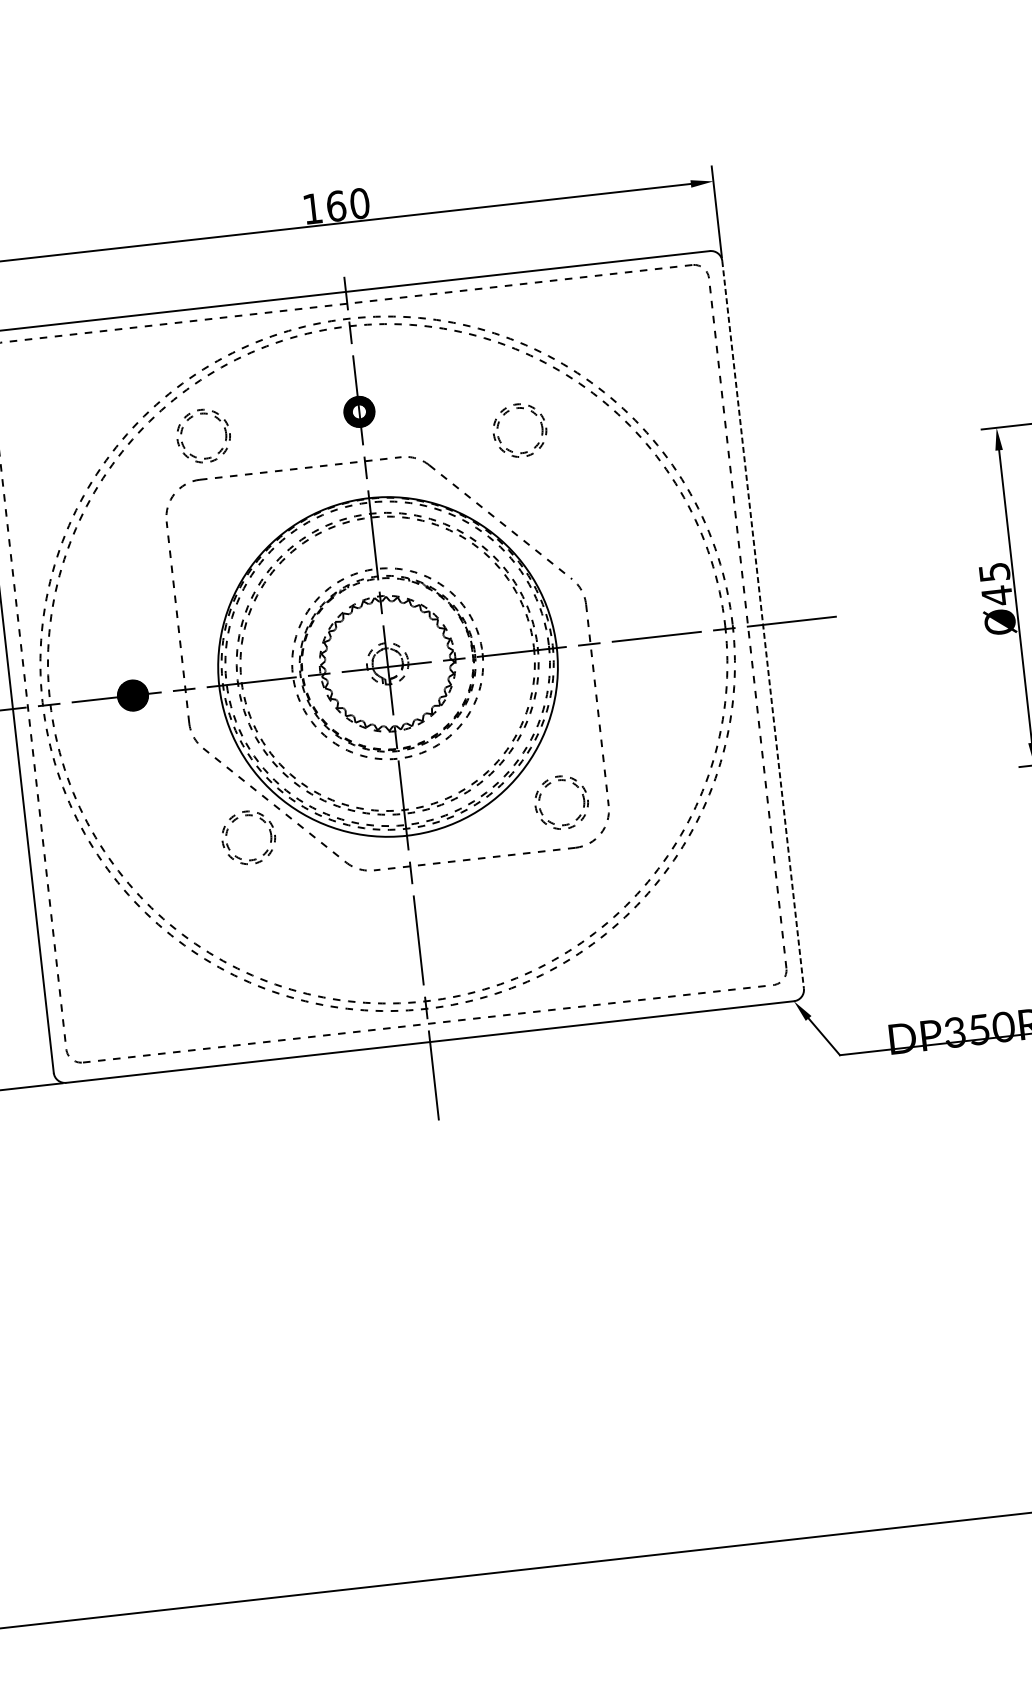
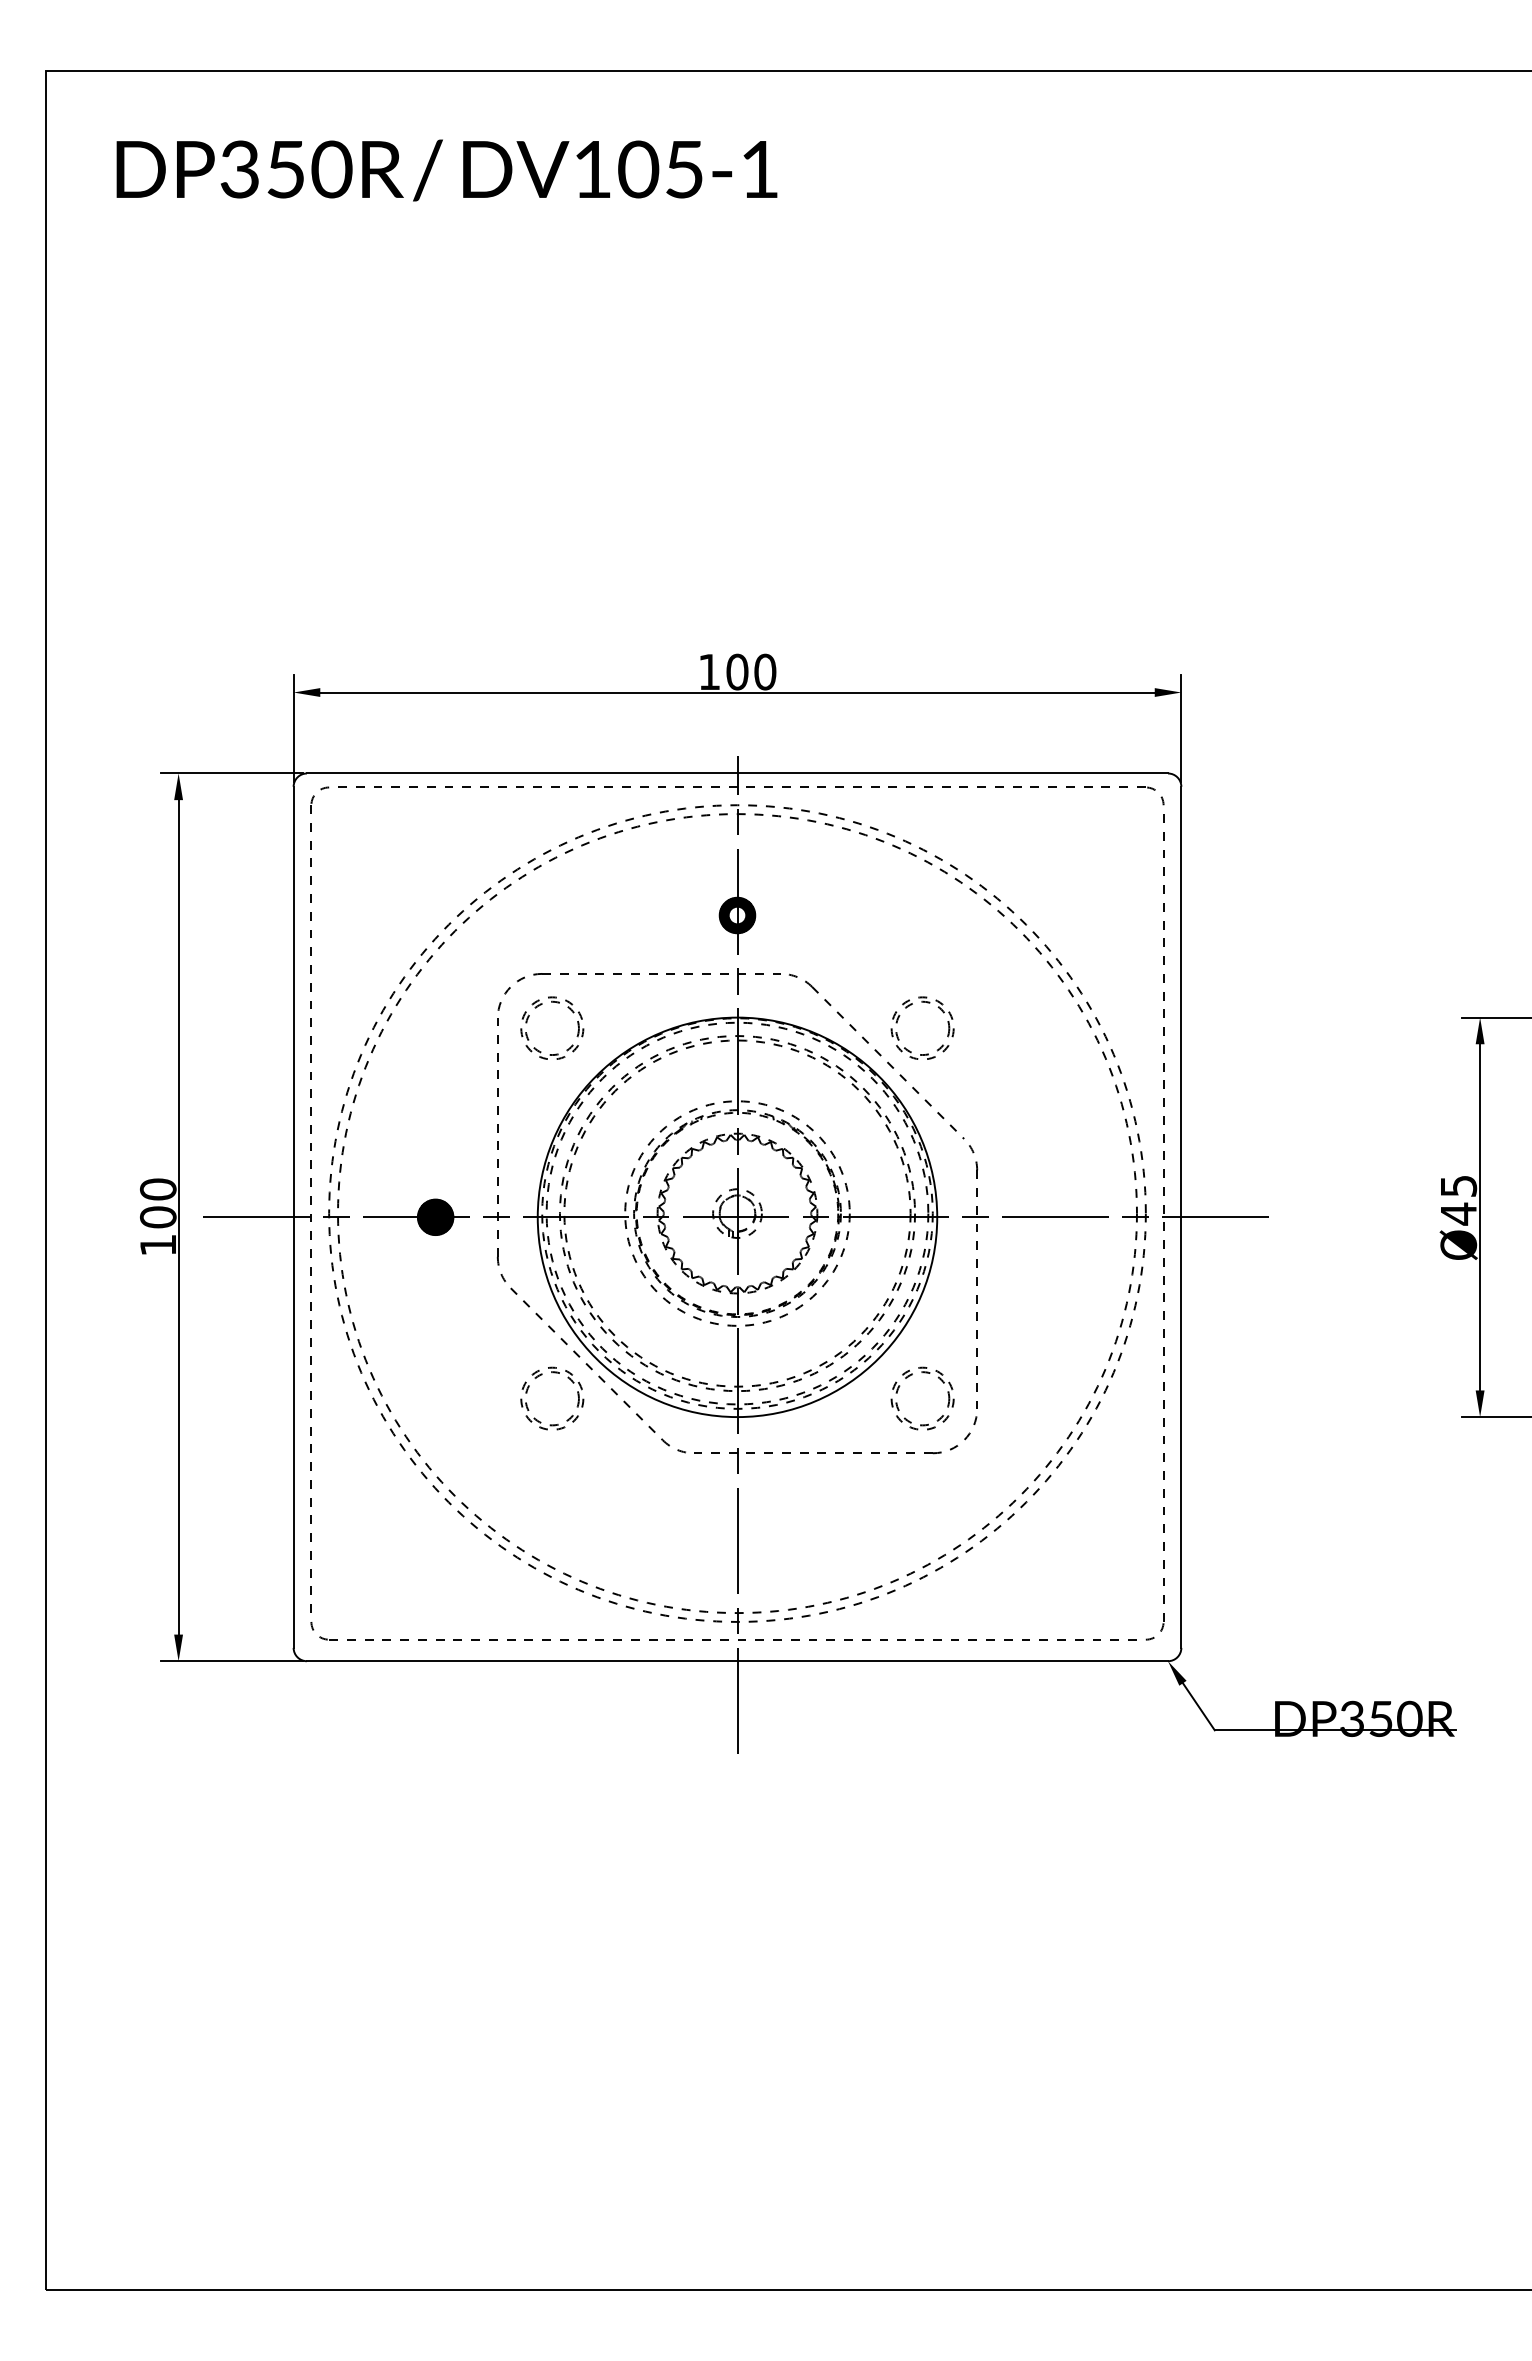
text: (336, 205) -> (737, 671), 160 -> 100
part: (521, 409) -> (927, 1003), moved
part: (205, 414) -> (557, 1003), moved
line: (763, 625) -> (1181, 1217), dashed -> solid

